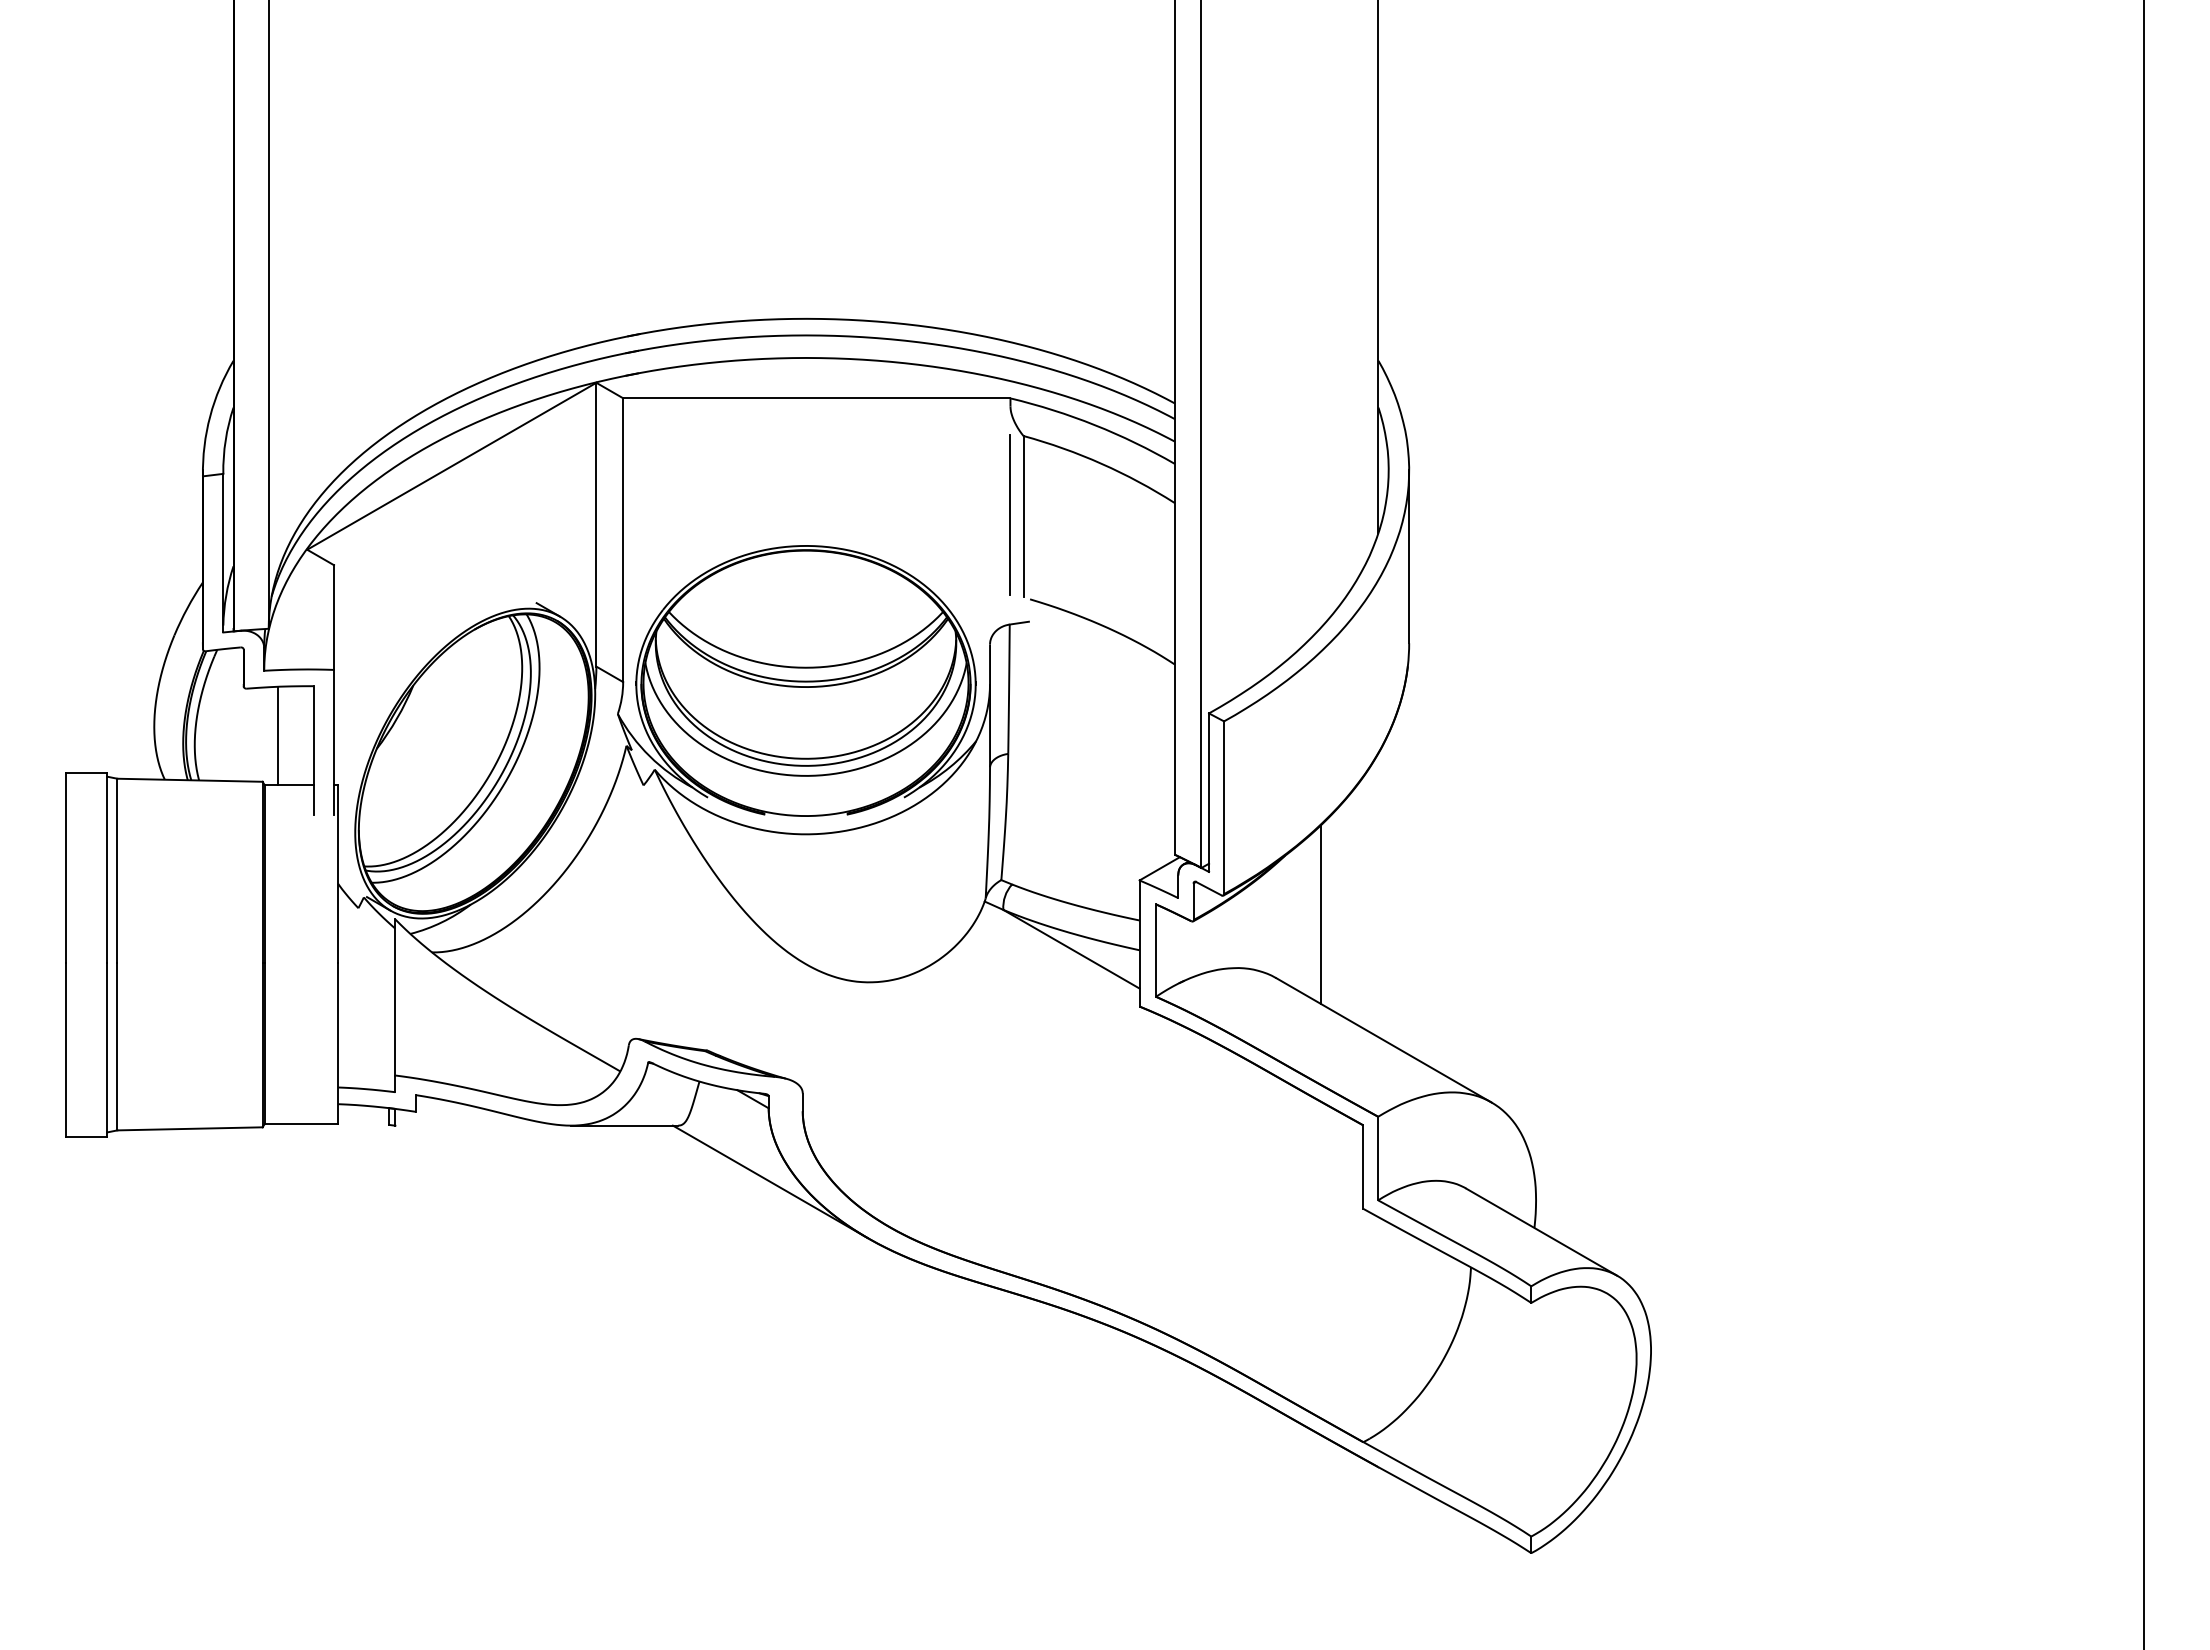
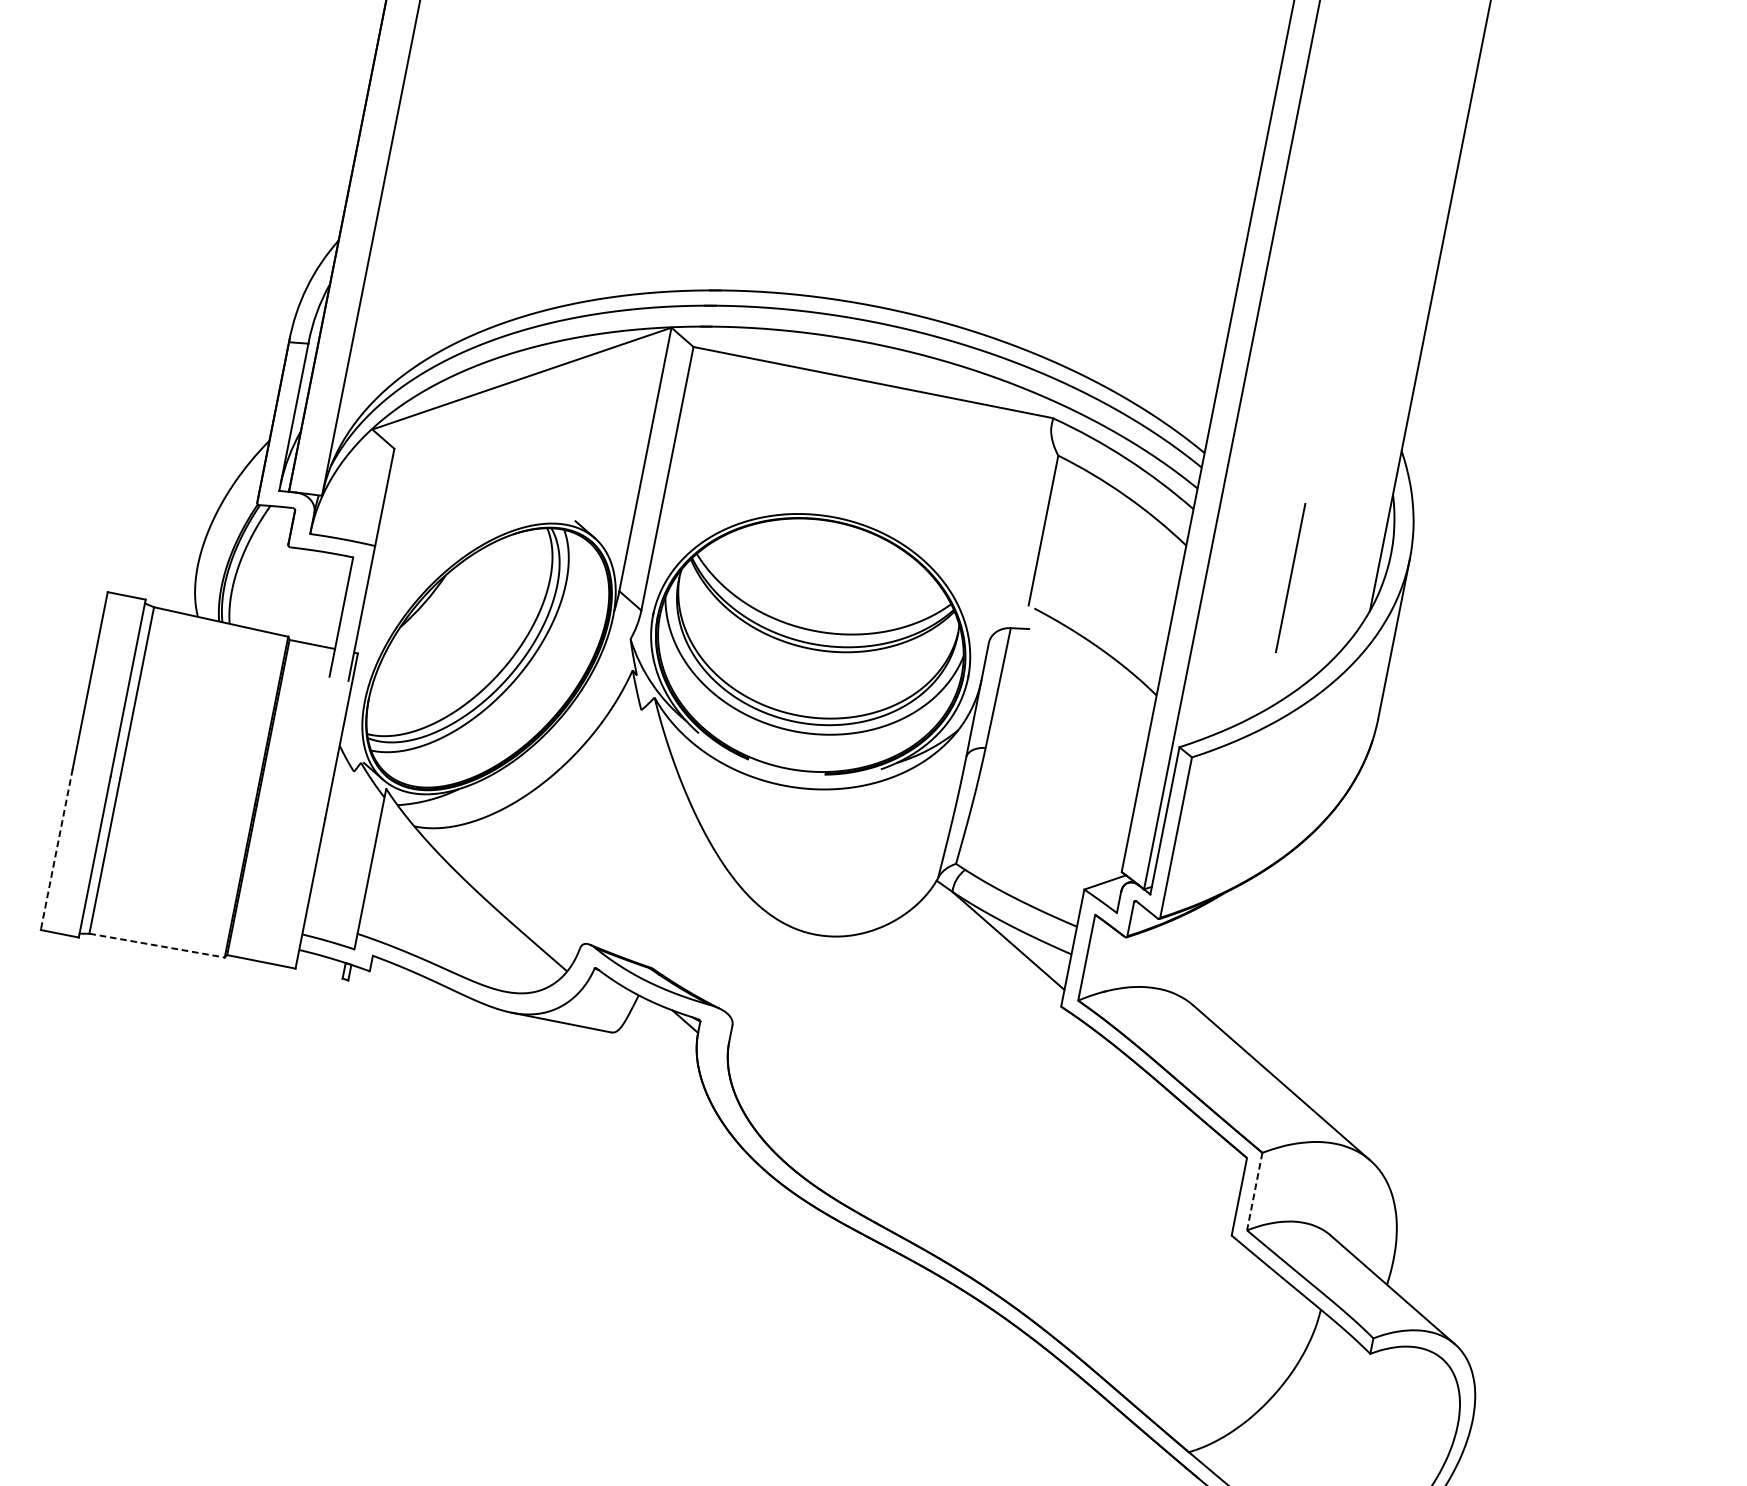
line: (1009, 514) -> (1289, 577), moved
line: (278, 735) -> (311, 596), removed
line: (1320, 914) -> (1246, 954), removed
line: (66, 1049) -> (57, 849), solid -> dashed
line: (189, 1128) -> (156, 945), solid -> dashed
line: (1378, 1158) -> (1255, 1191), solid -> dashed
line: (769, 1181) -> (685, 1101), removed

